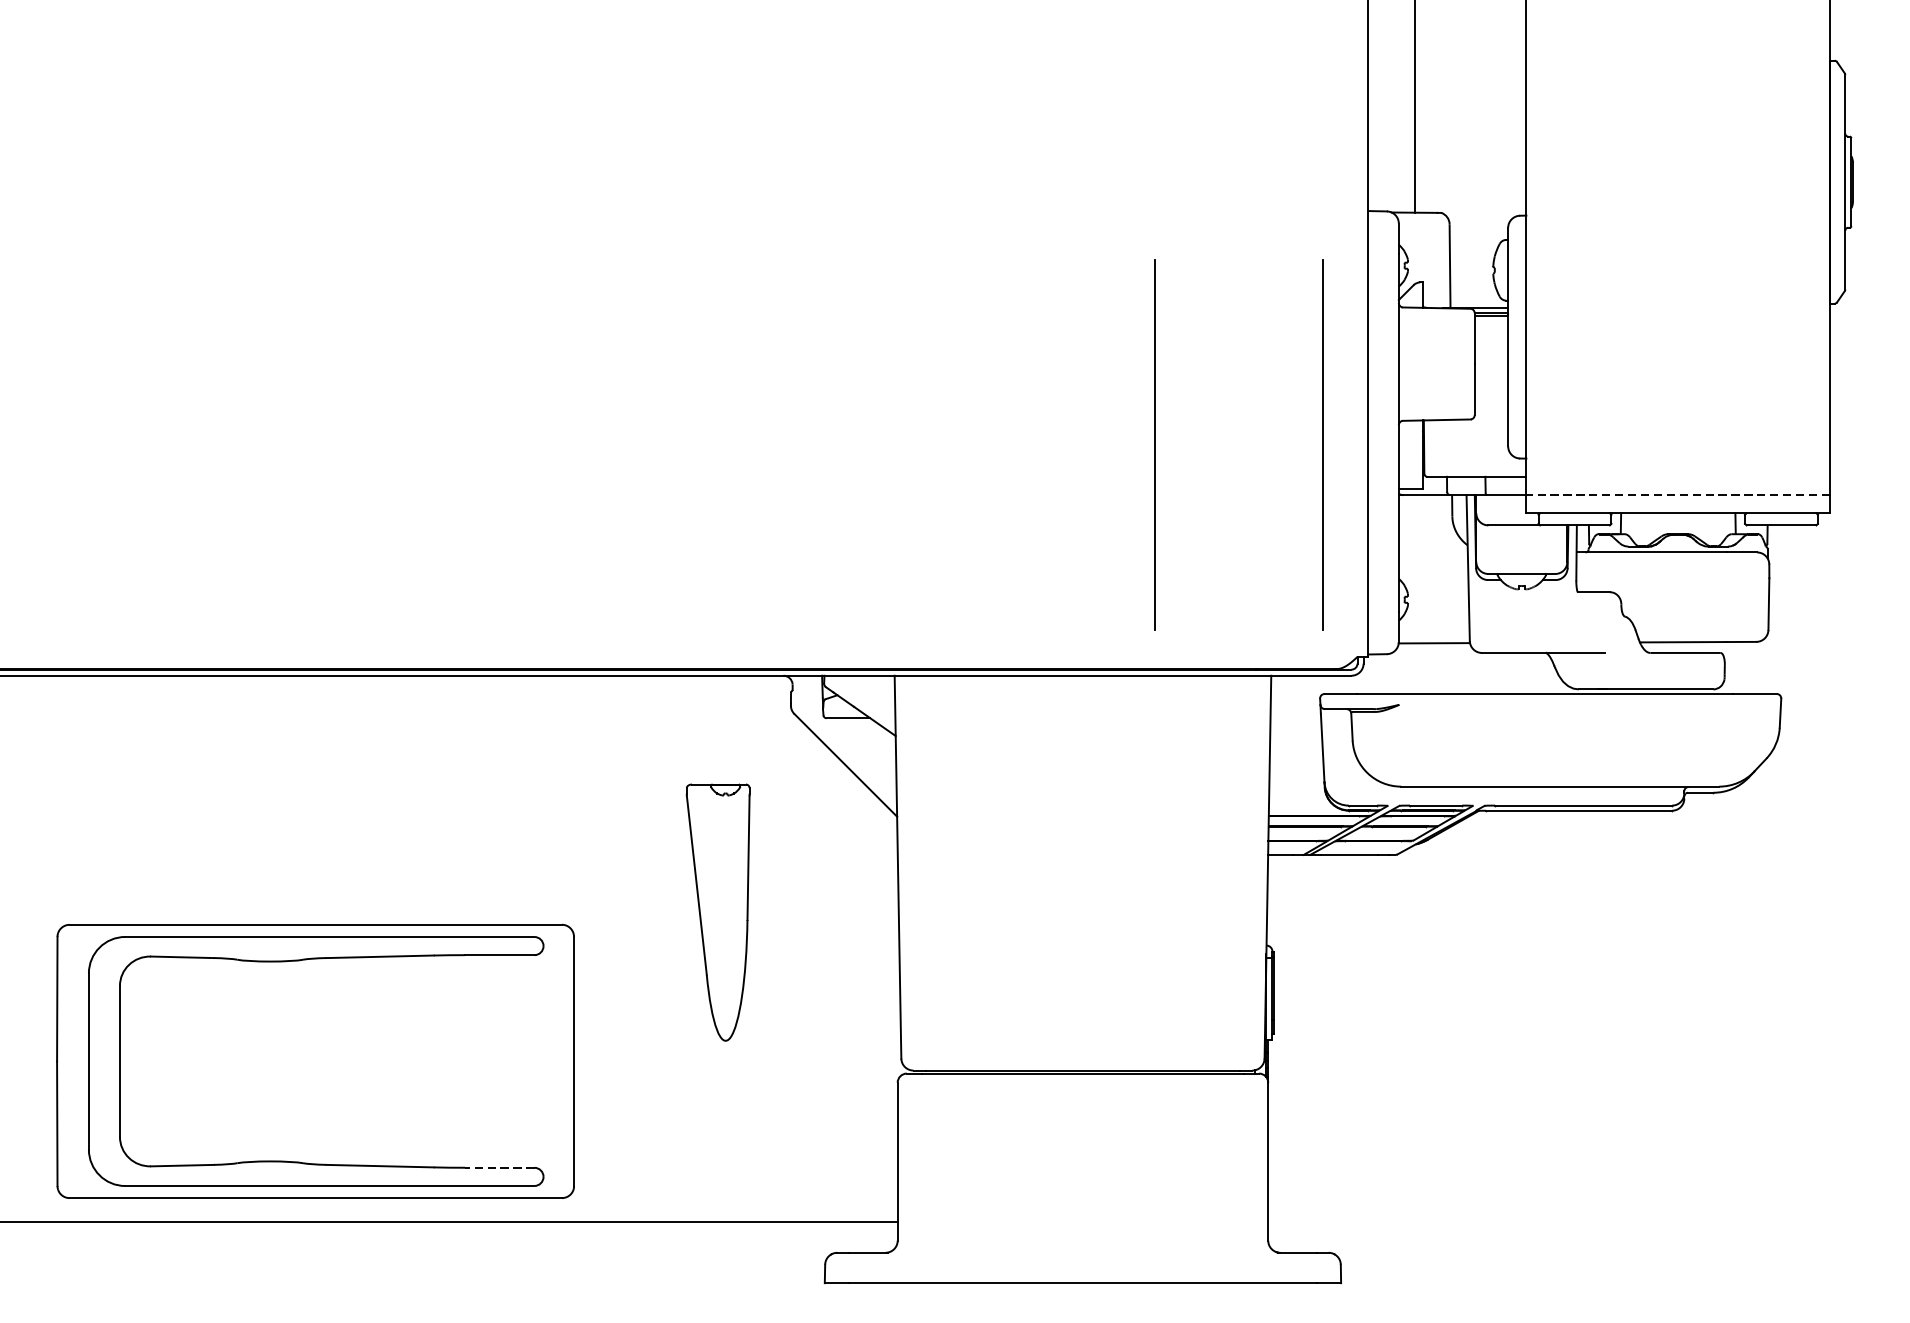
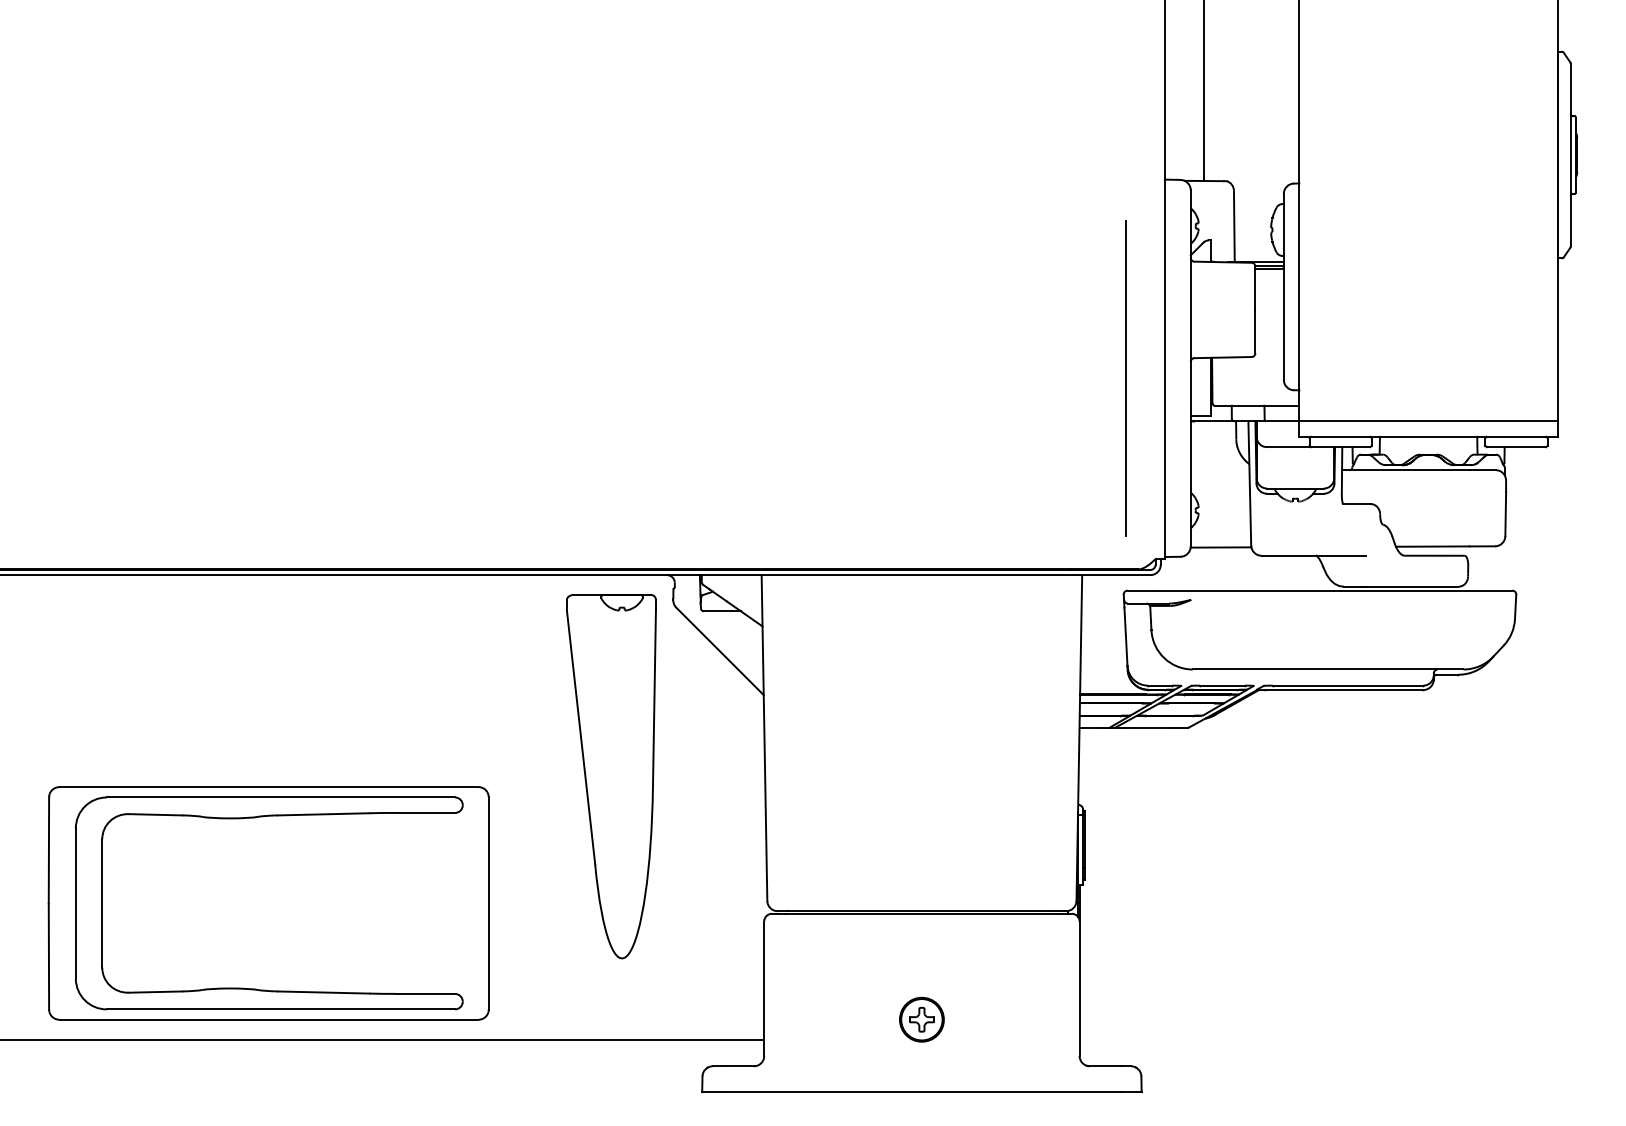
line: (1154, 444) -> (982, 378), removed
line: (1678, 495) -> (1428, 421), dashed -> solid
part: (718, 912) -> (611, 776), size x1.67
line: (499, 1167) -> (425, 993), dashed -> solid
part: (1082, 1197) -> (921, 1019), added

